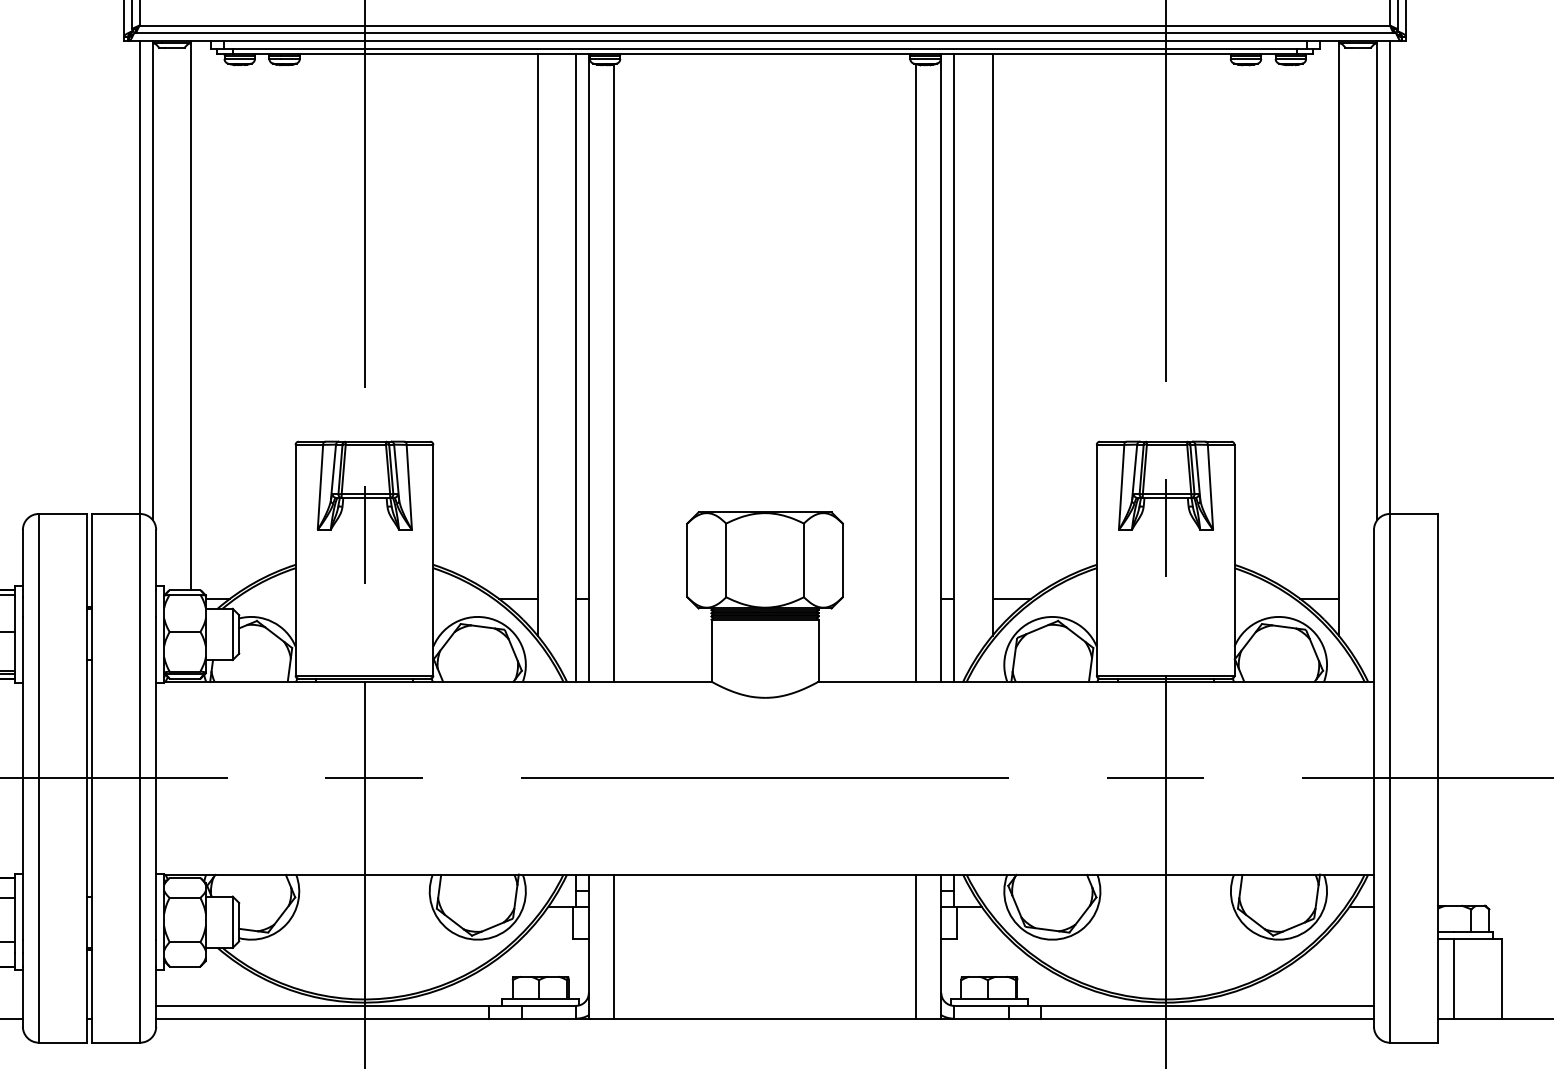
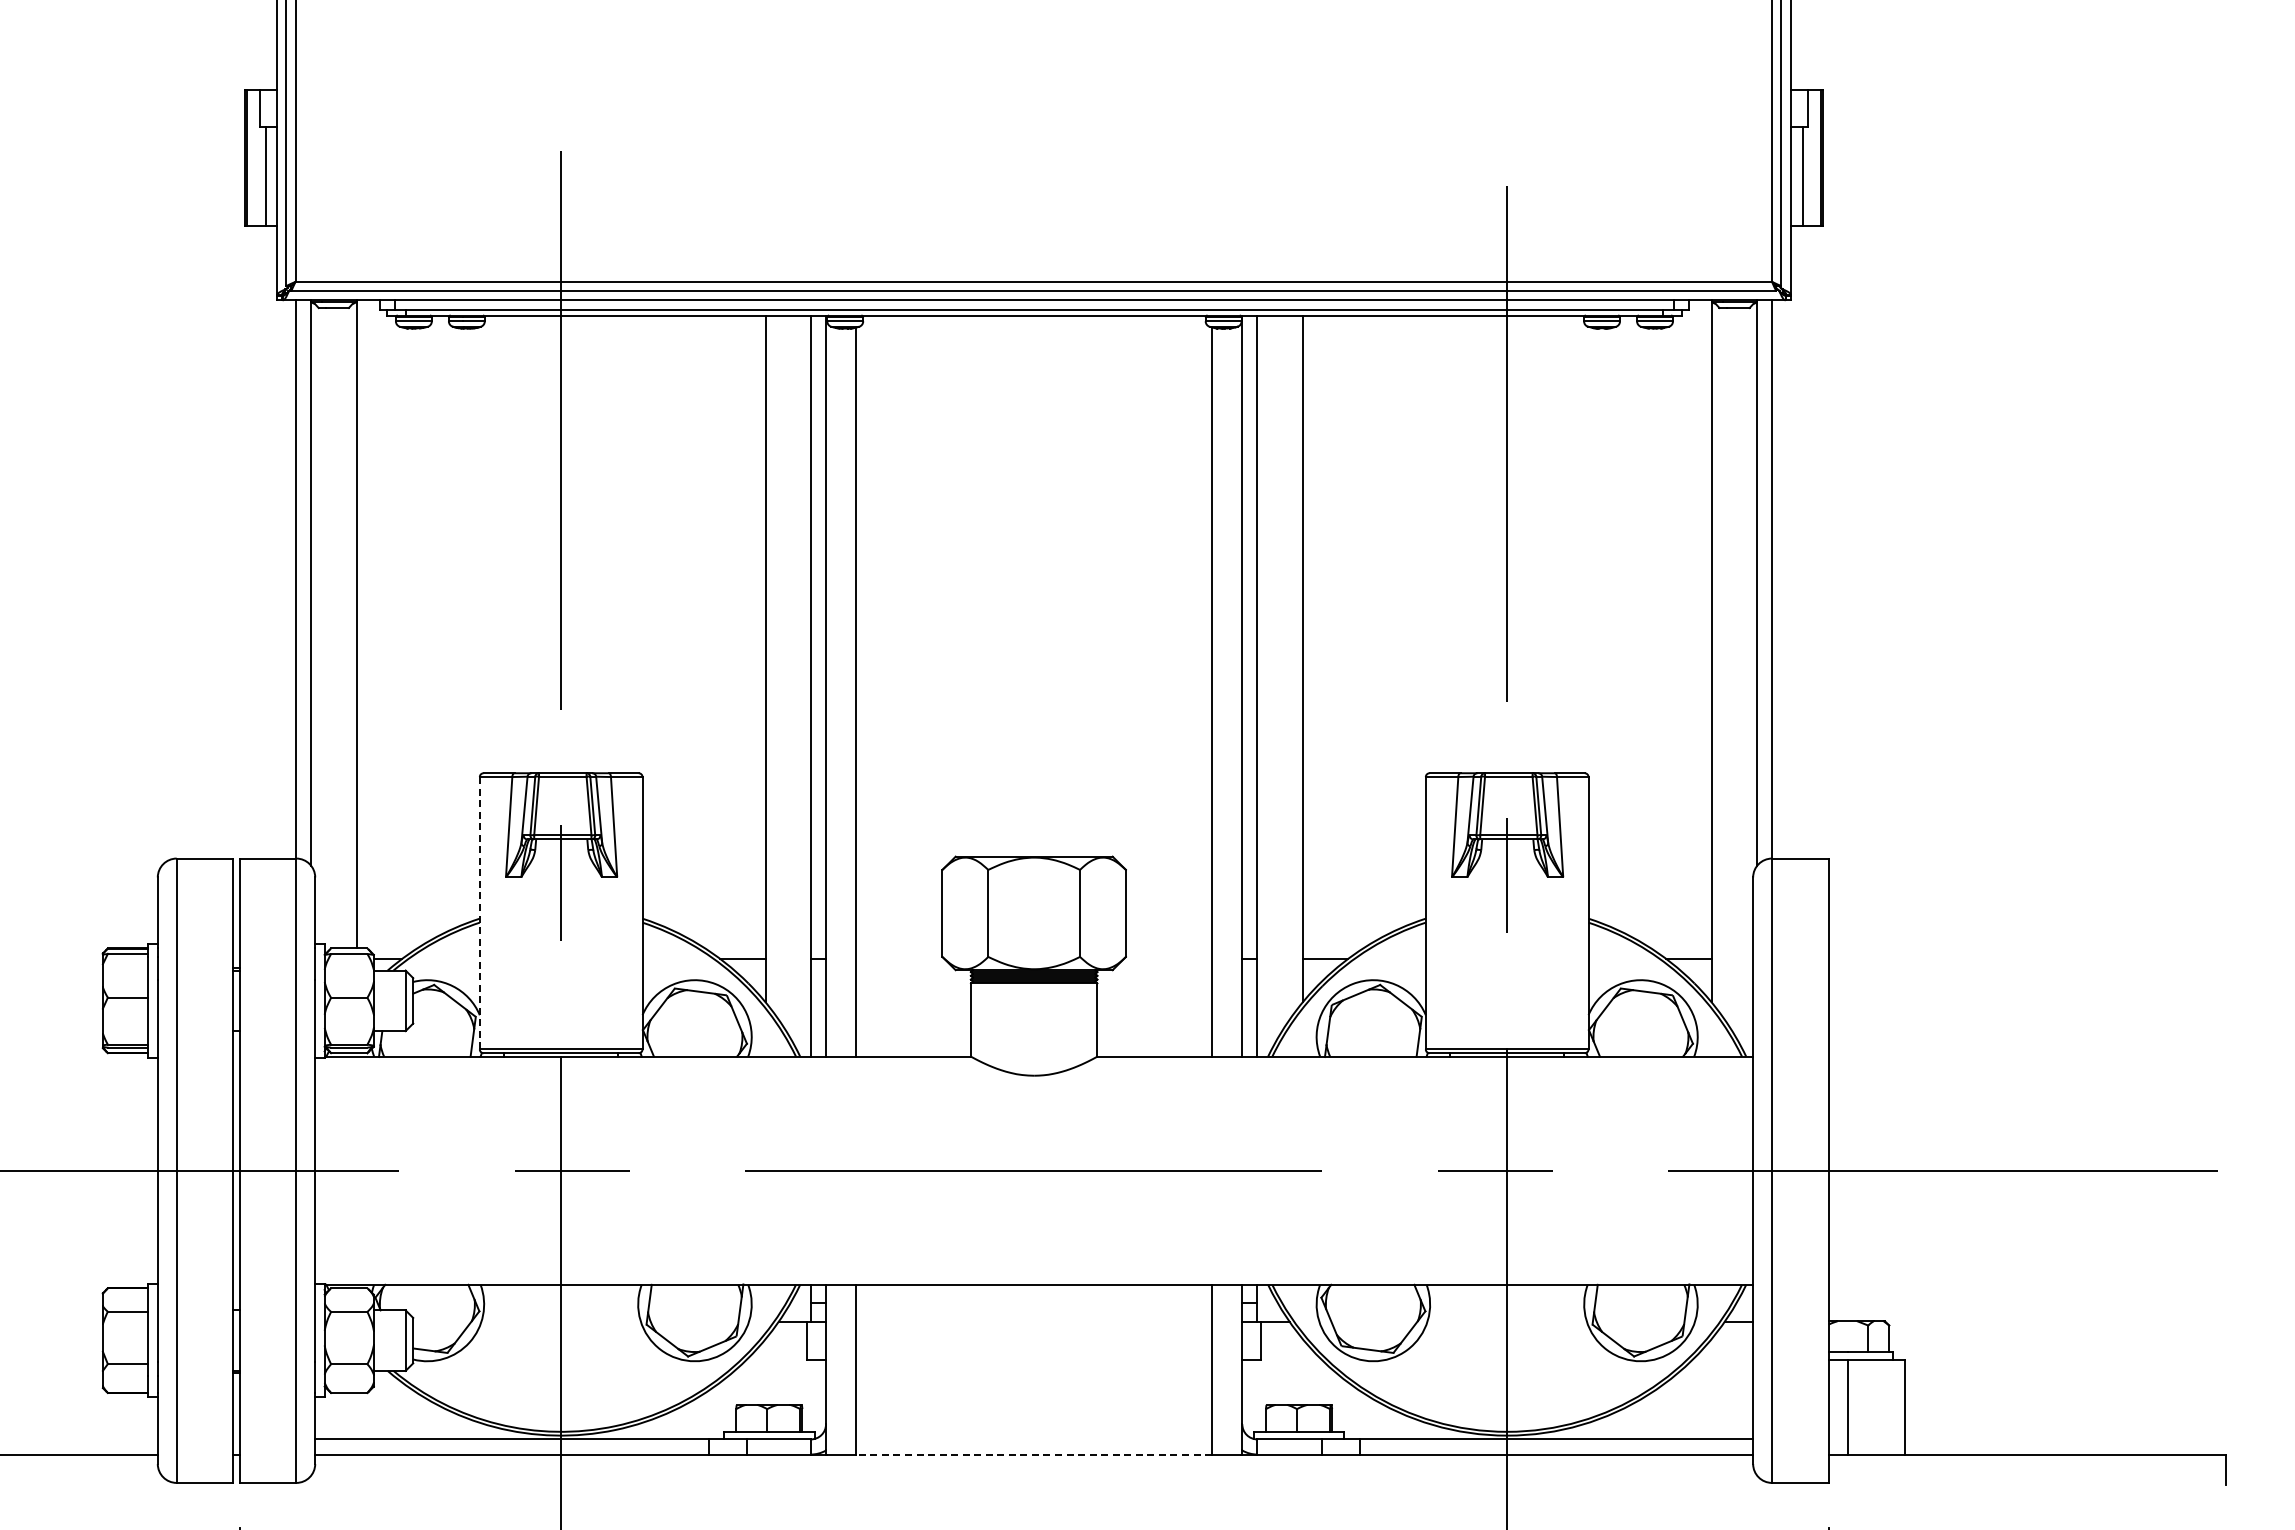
line: (295, 560) -> (479, 913), solid -> dashed
line: (765, 1018) -> (1034, 1454), solid -> dashed

